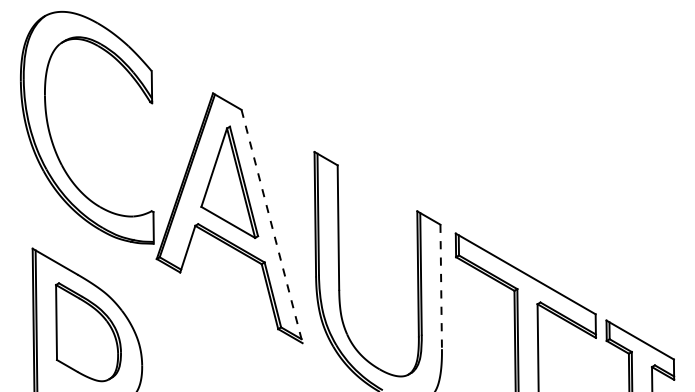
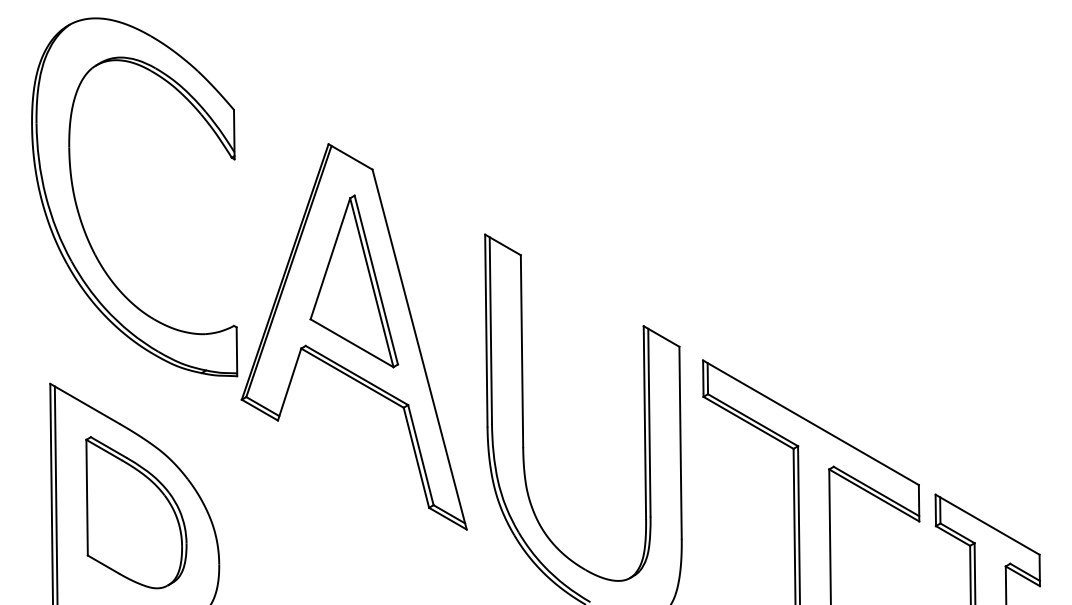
line: (272, 226) -> (420, 349), dashed -> solid
line: (441, 287) -> (681, 443), dashed -> solid

